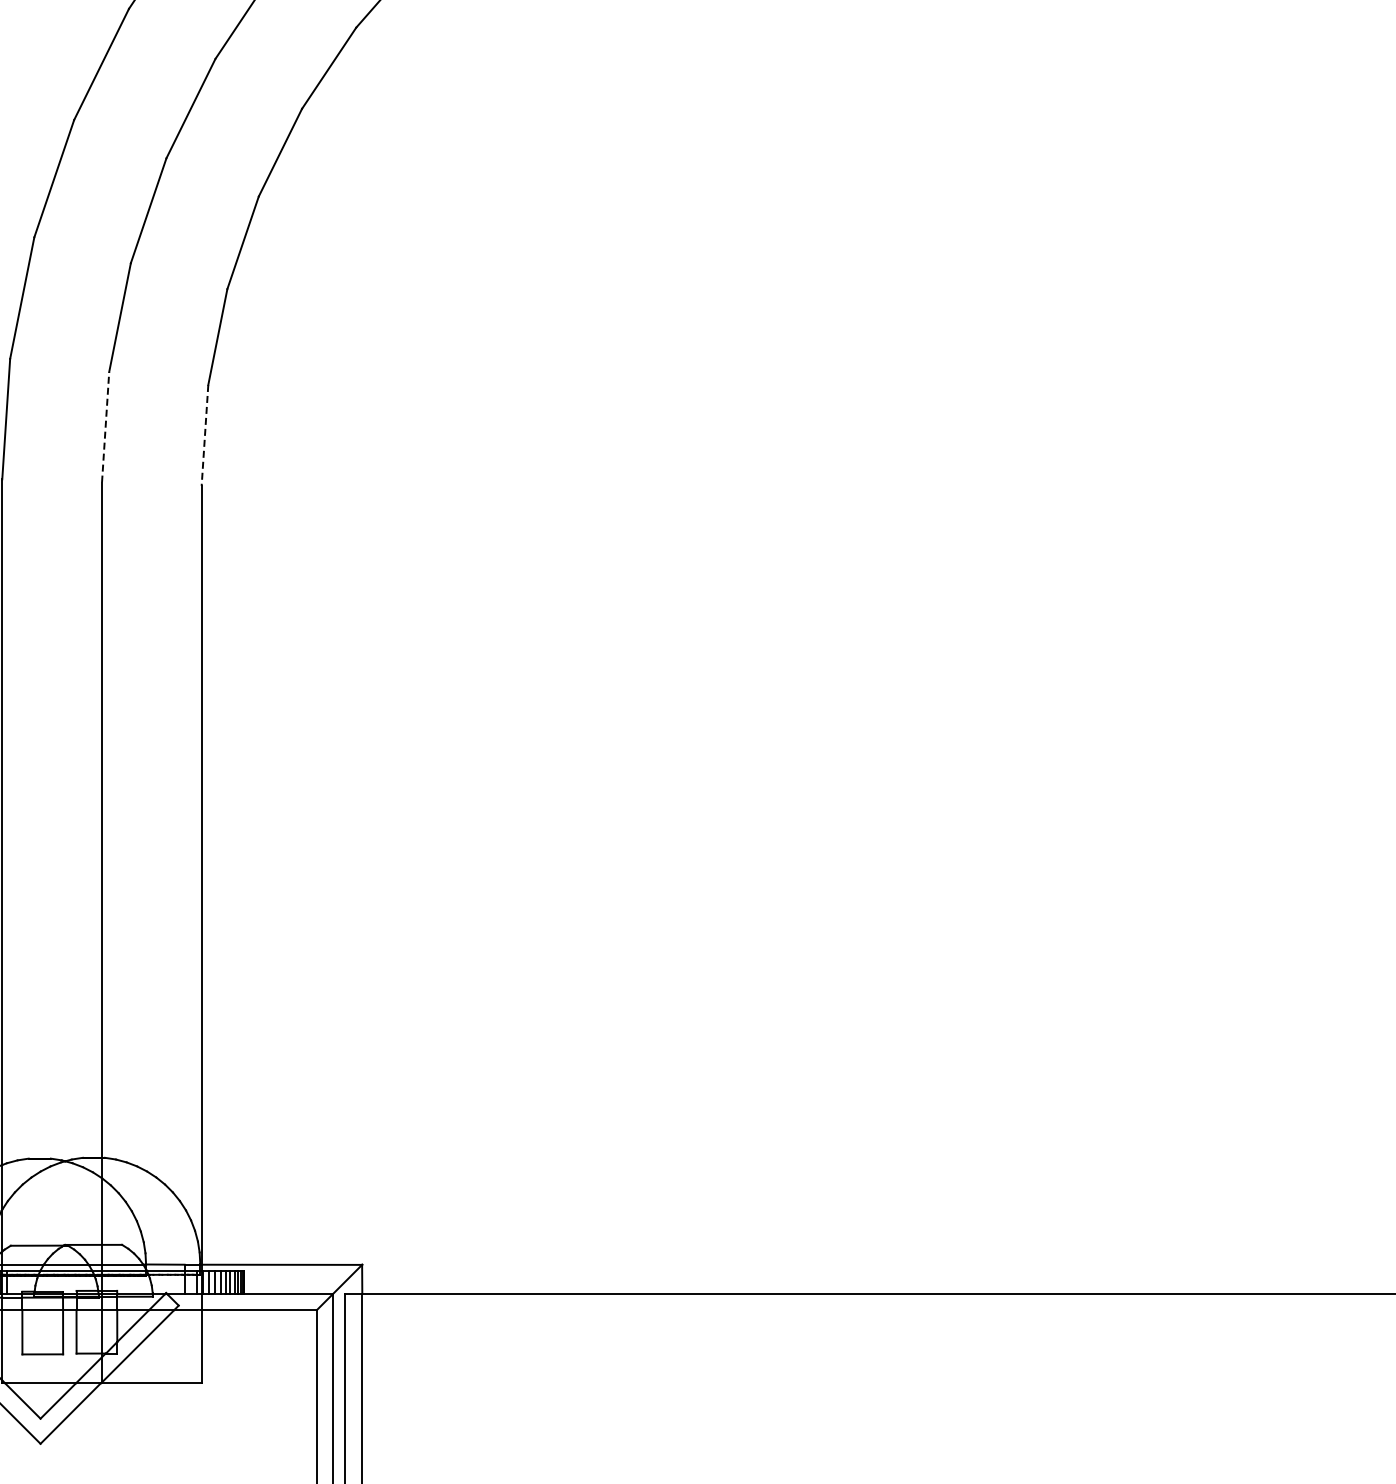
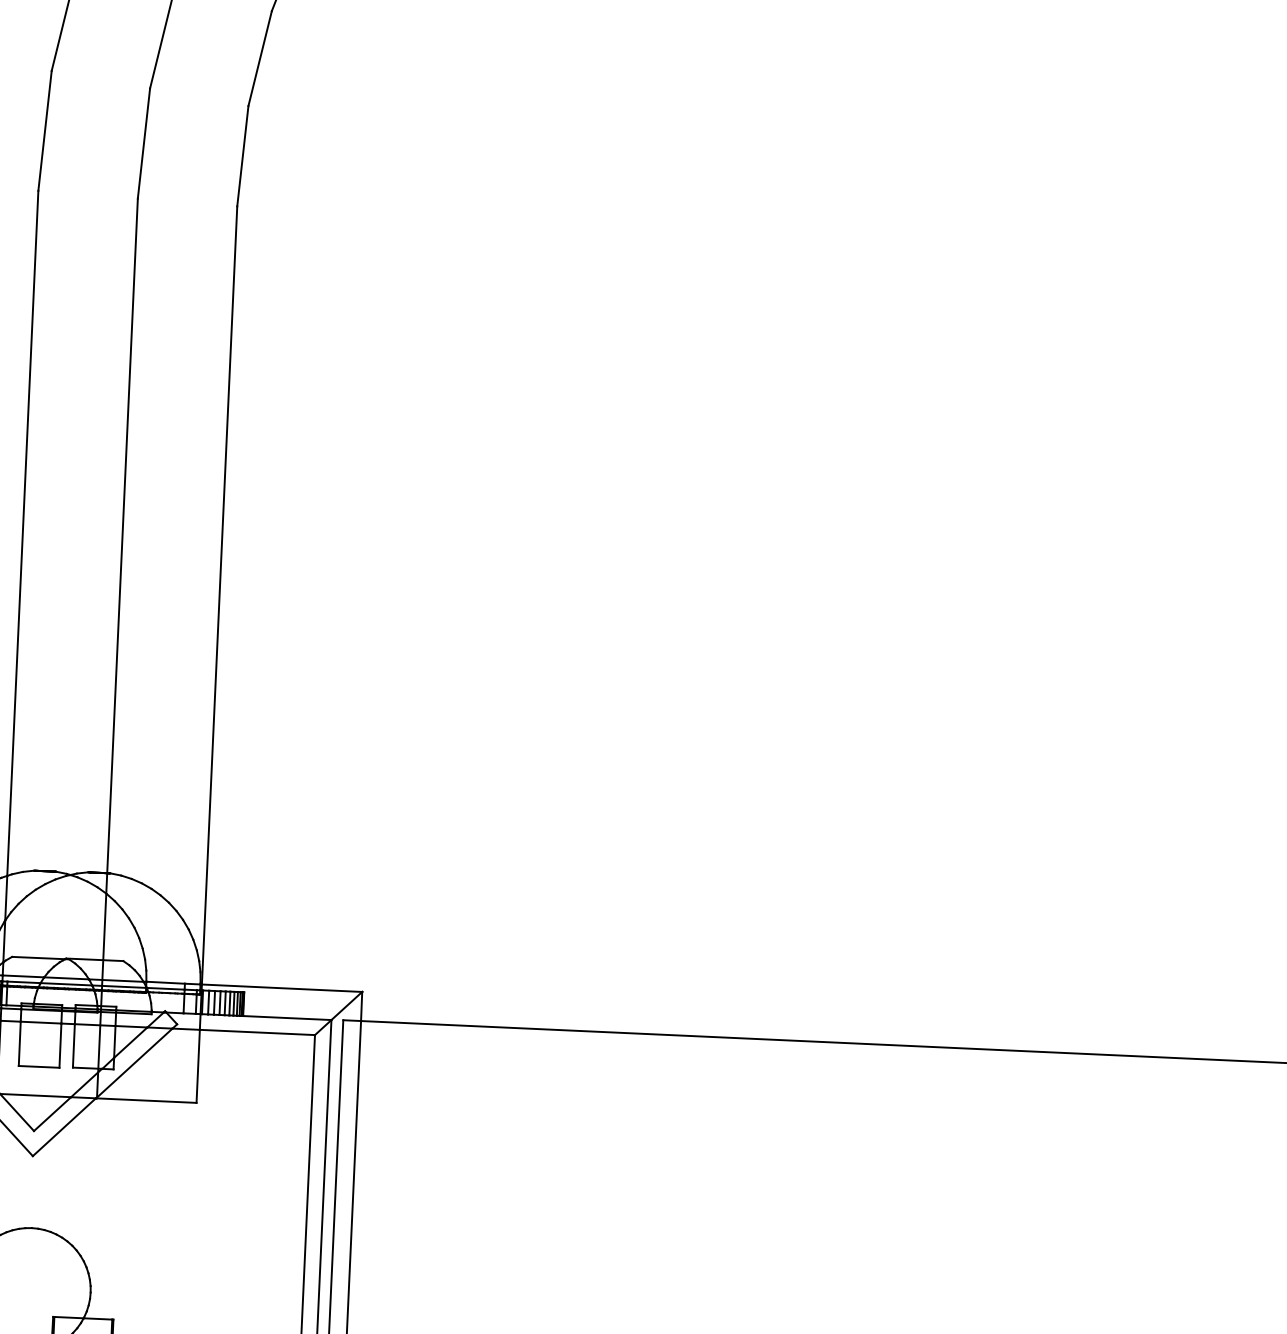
line: (105, 426) -> (143, 142), dashed -> solid
line: (204, 435) -> (242, 156), dashed -> solid

